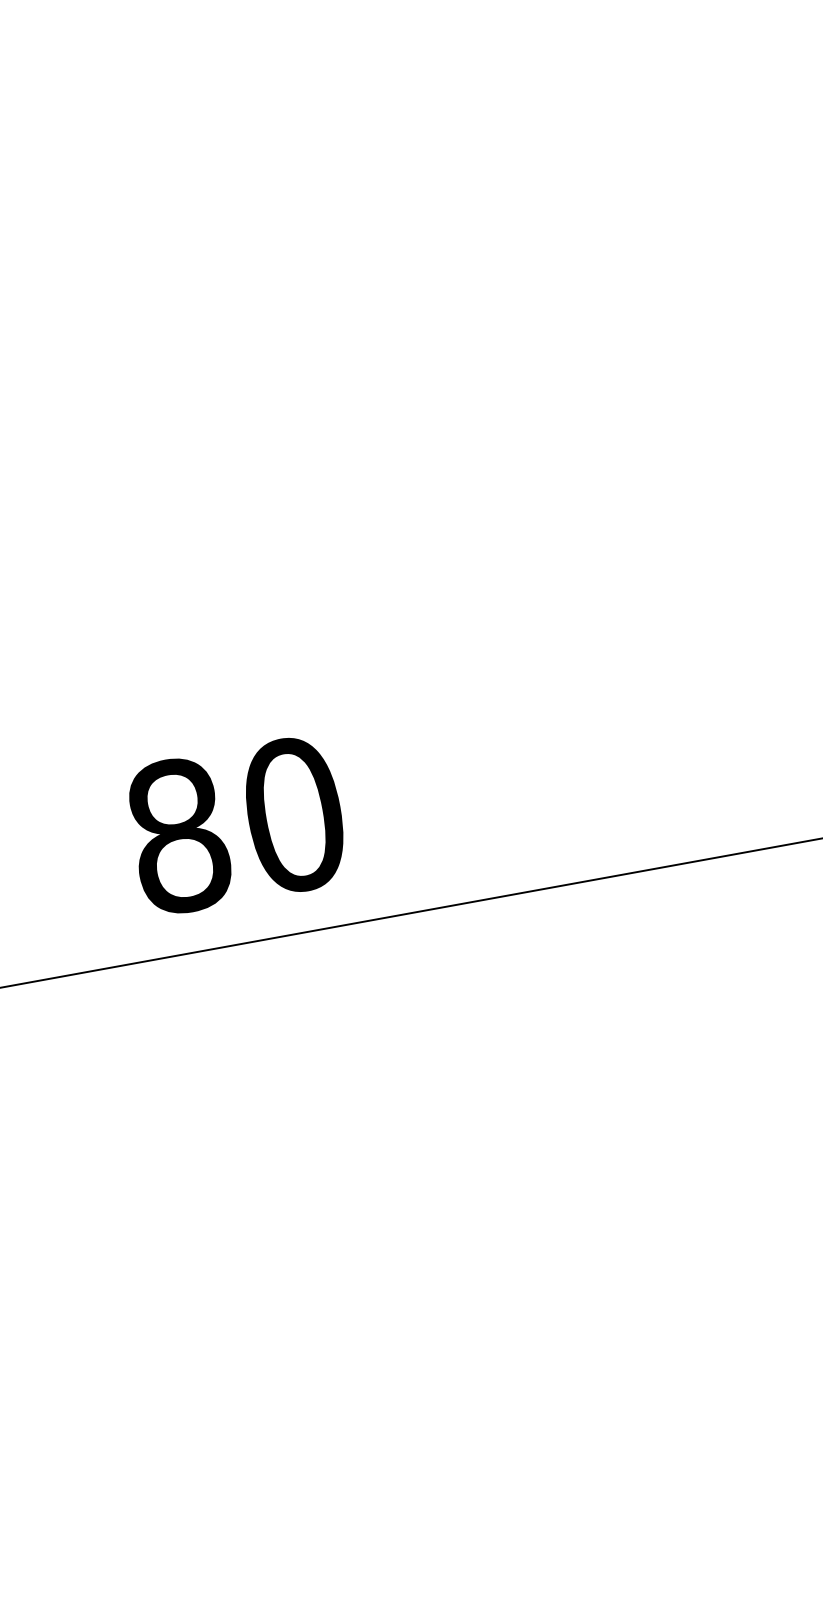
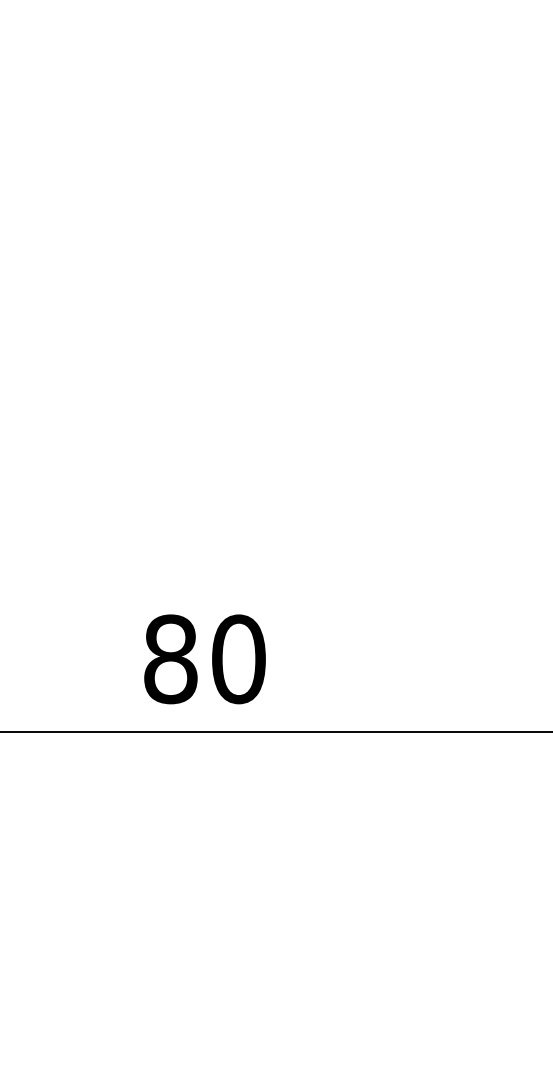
text: (236, 825) -> (204, 659), moved

